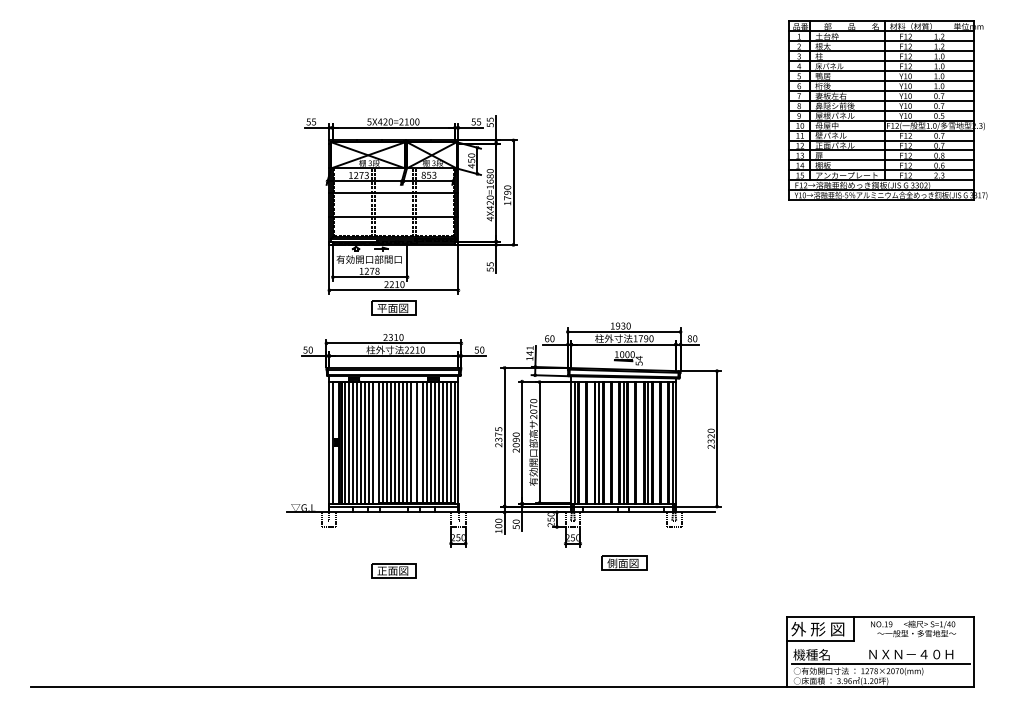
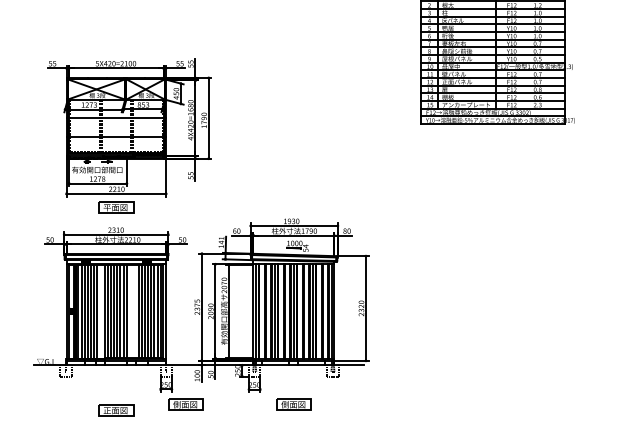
line: (373, 442) -> (100, 311), removed
line: (411, 442) -> (129, 311), removed
line: (417, 442) -> (134, 311), removed
part: (484, 562) -> (186, 404), added

